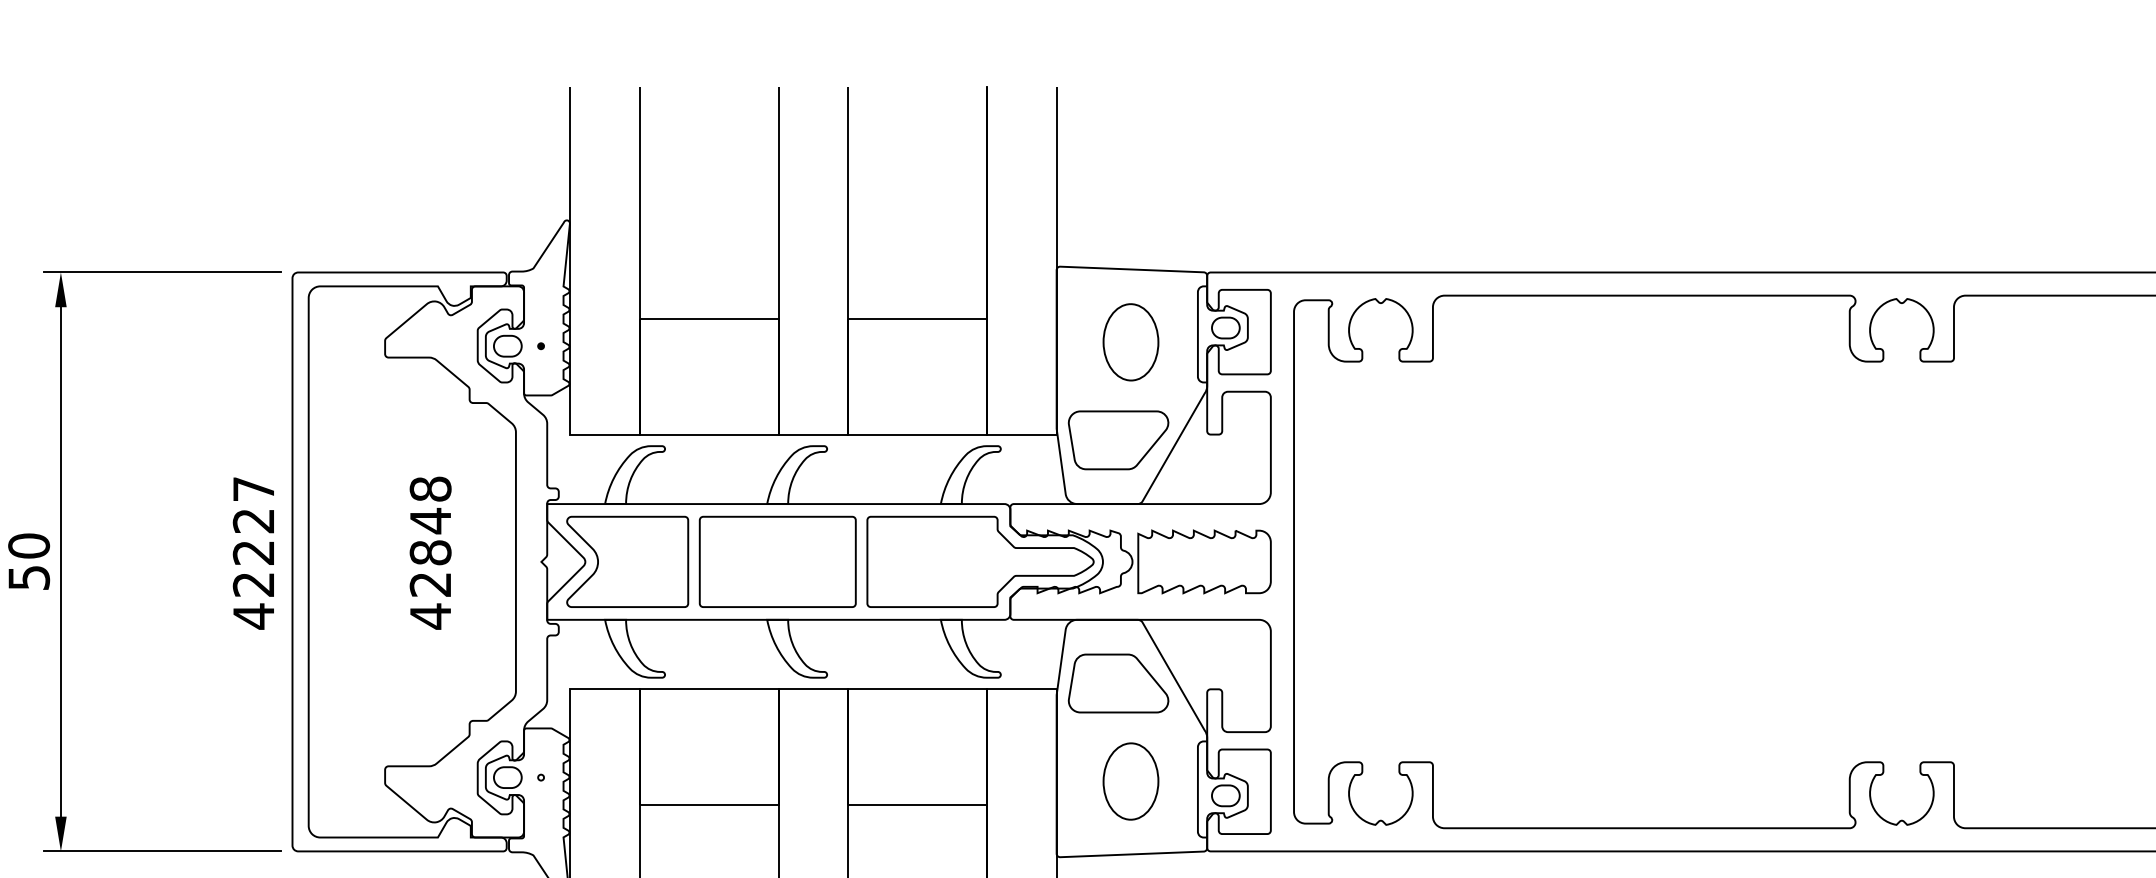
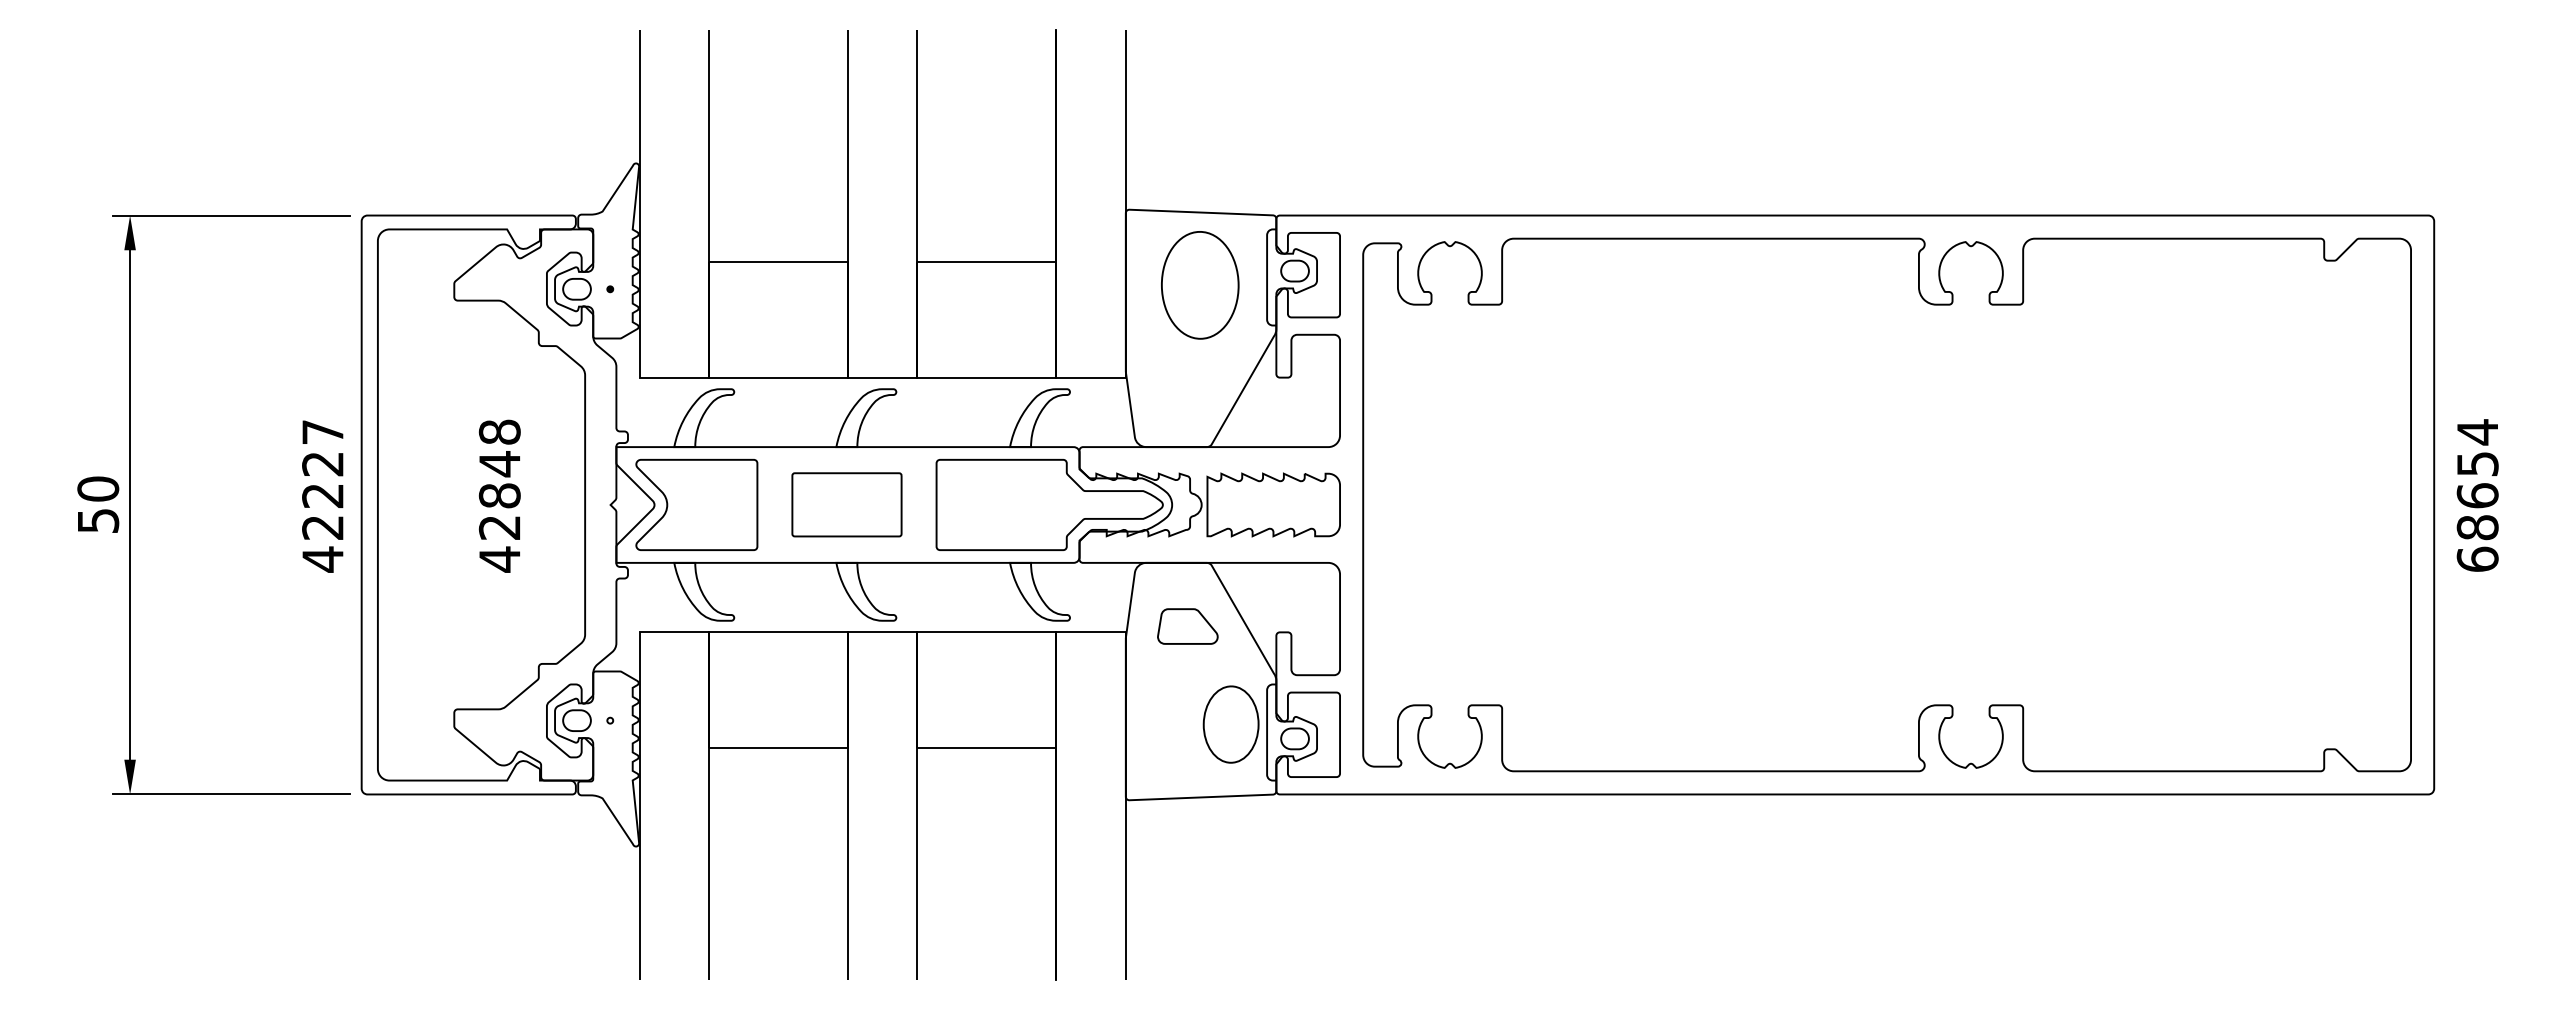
part: (1130, 342) -> (1199, 285), size x1.4
part: (1118, 440) -> (1187, 383), removed
part: (777, 561) -> (846, 504), size x0.7
part: (1118, 683) -> (1187, 626), size x0.6
part: (1130, 781) -> (1230, 724), moved

